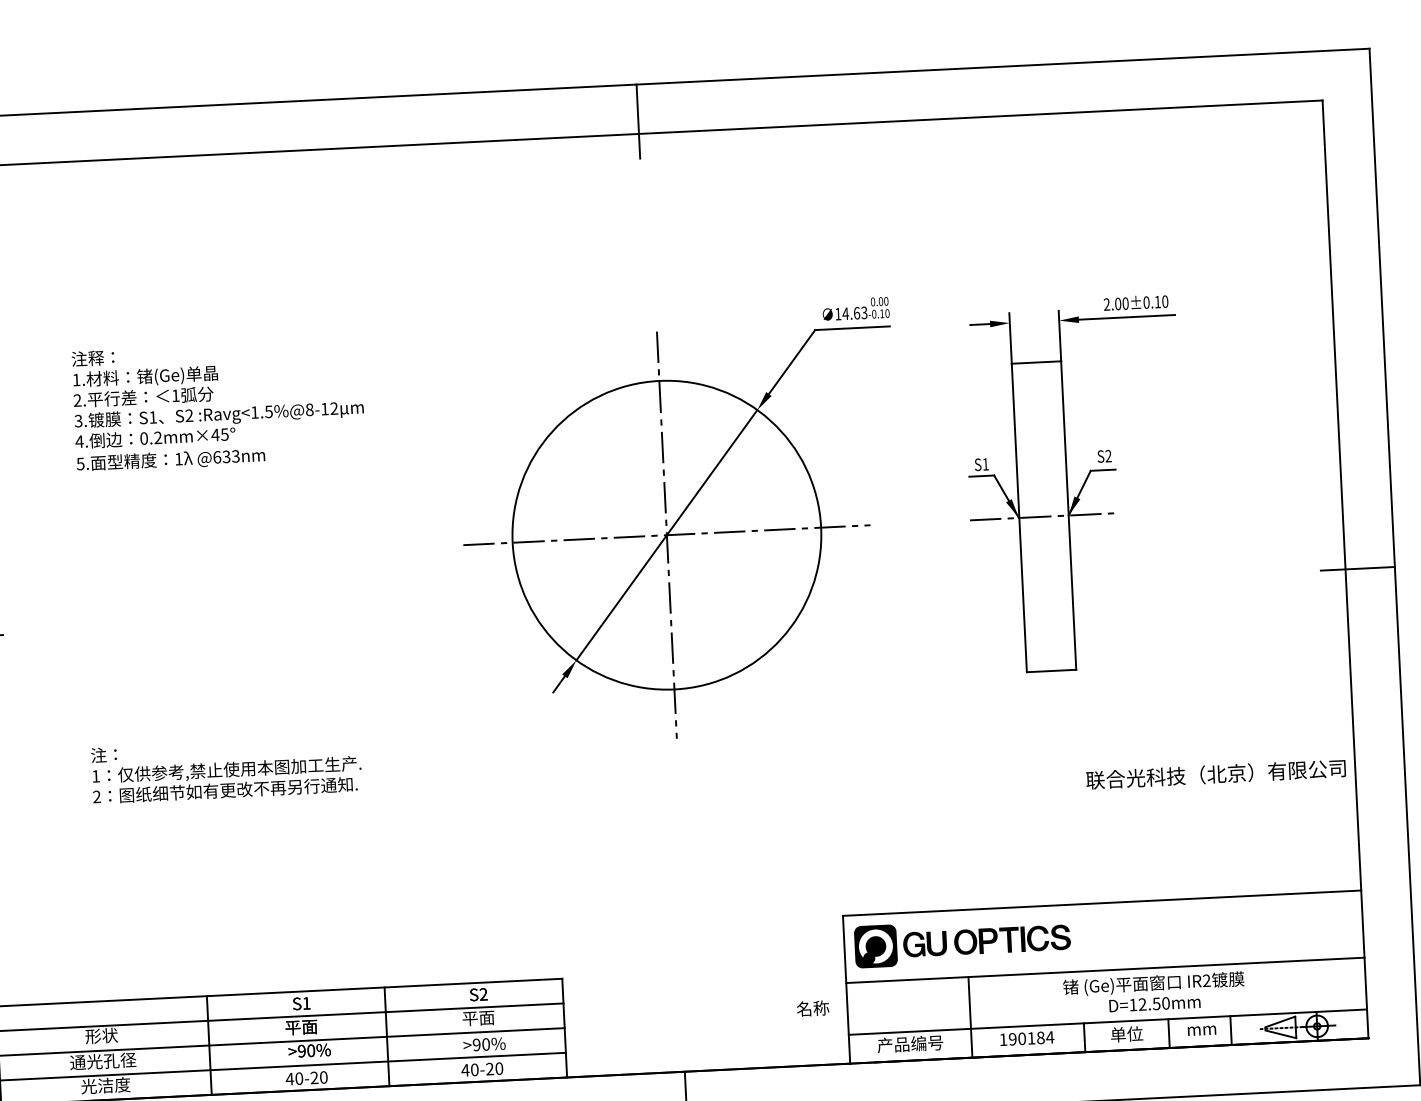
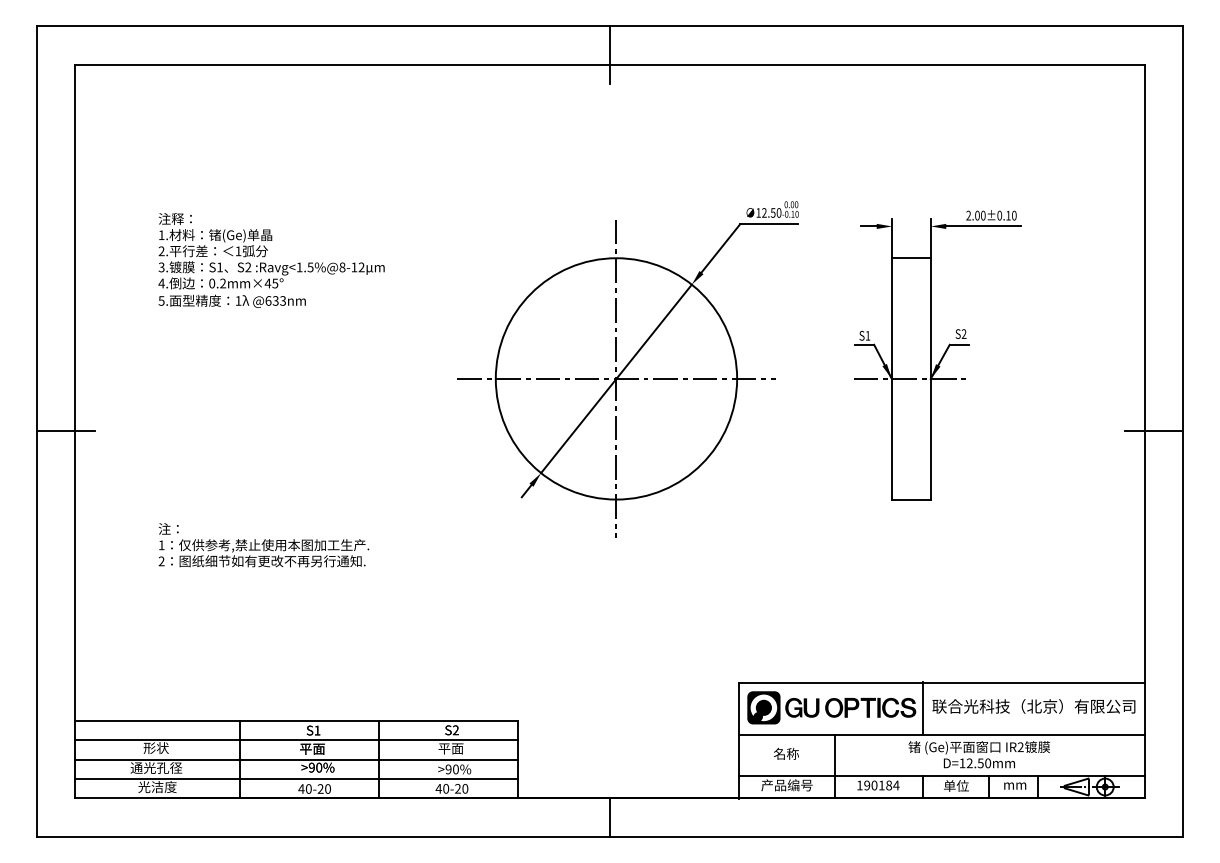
text: (854, 312) -> (771, 212), 14.63 -> 12.50
text: (1215, 774) -> (1033, 706), moved
line: (1079, 937) -> (923, 708), added
text: (813, 1008) -> (786, 753), moved

